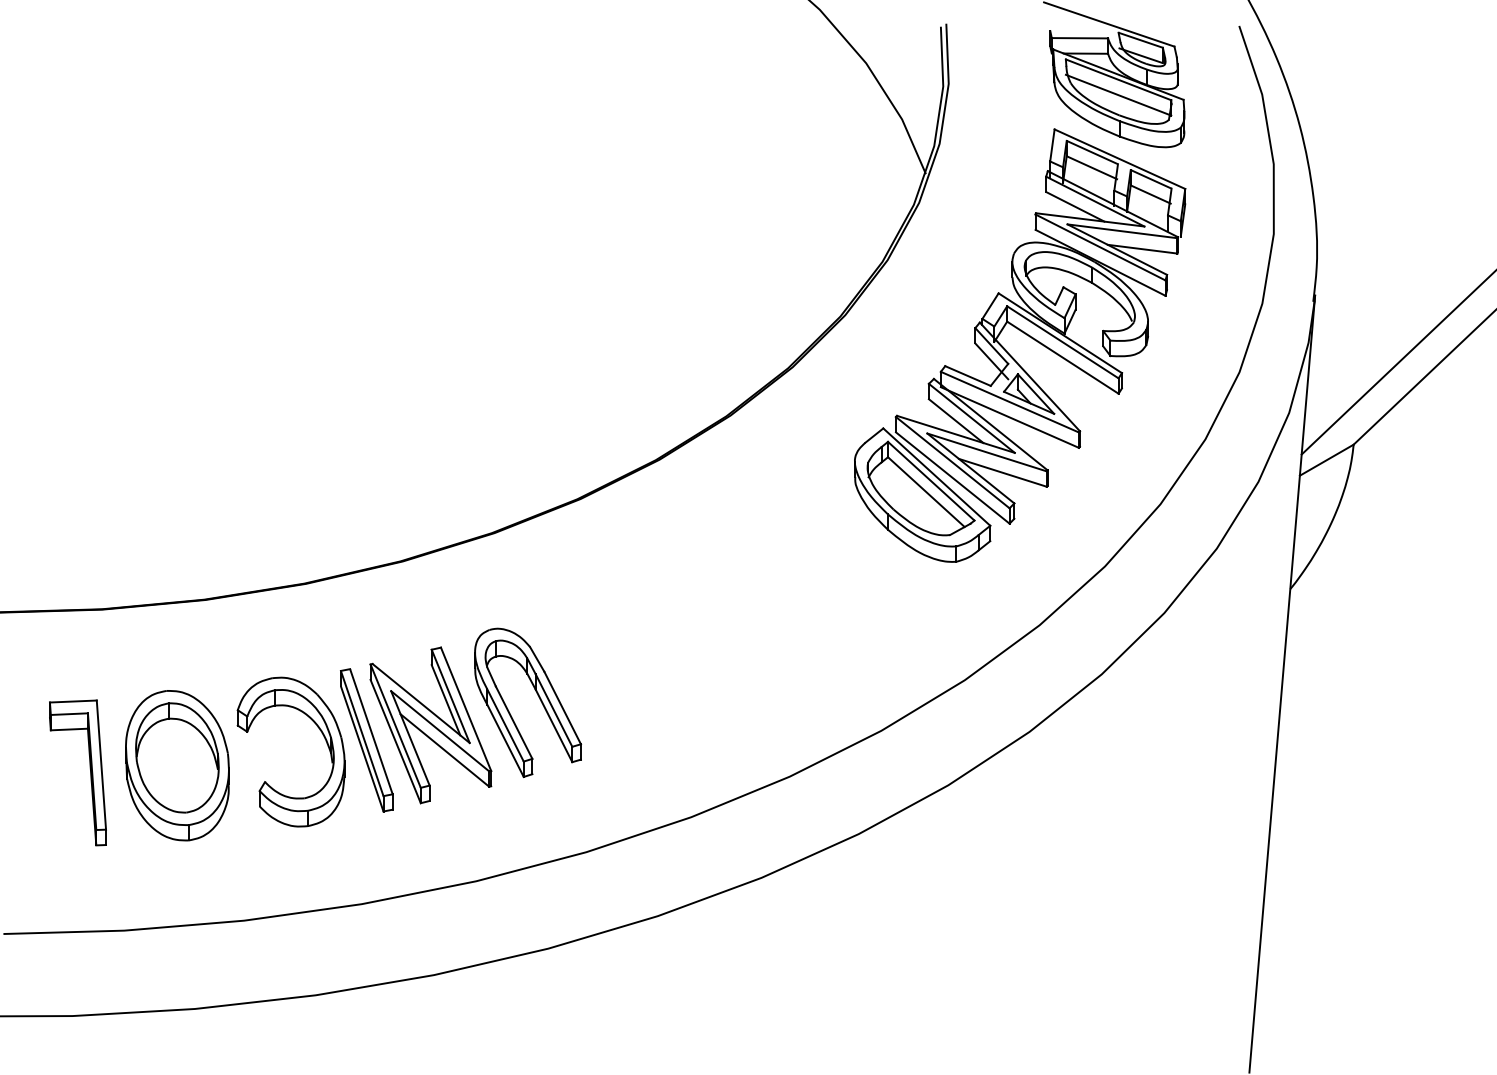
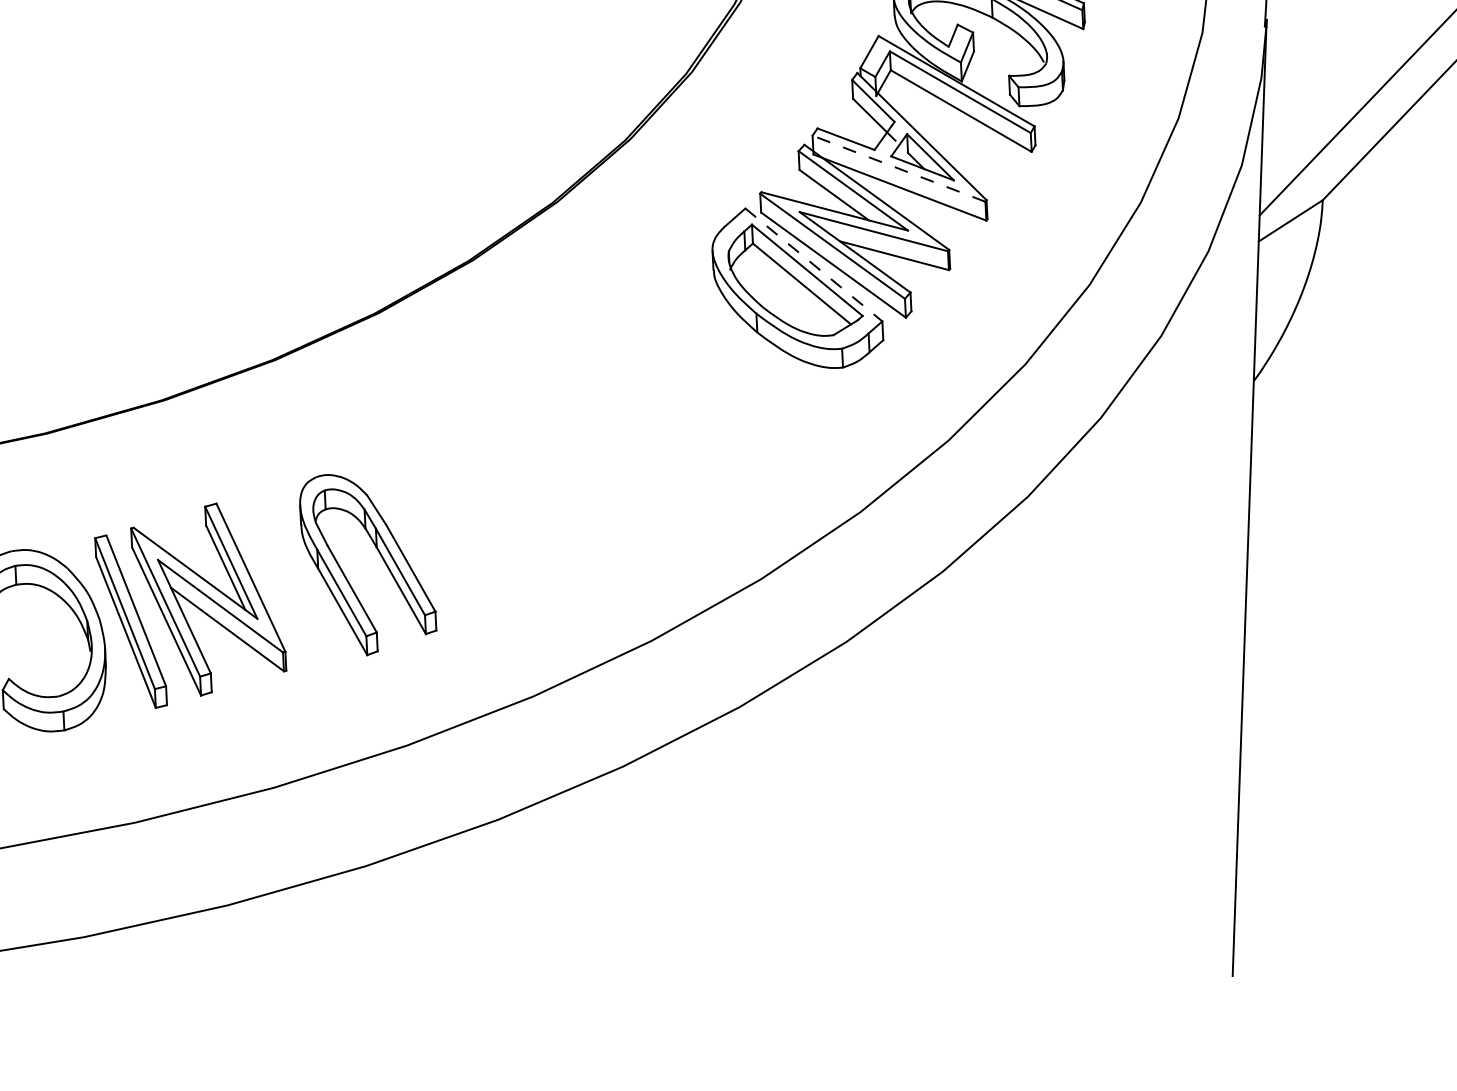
line: (1009, 401) -> (898, 167), solid -> dashed
line: (937, 477) -> (814, 265), solid -> dashed
part: (538, 697) -> (380, 556), moved

